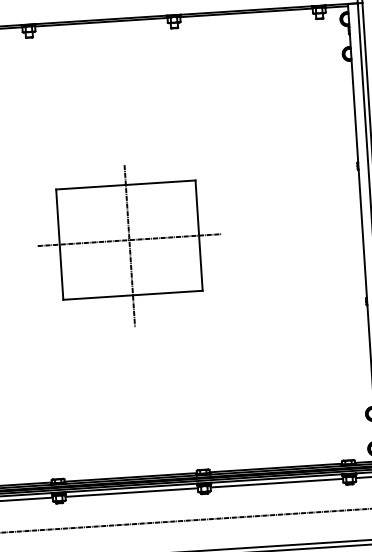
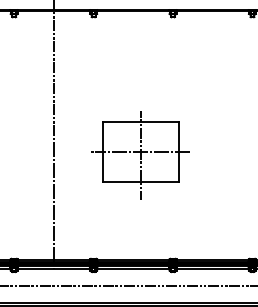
part: (129, 246) -> (140, 155), moved

